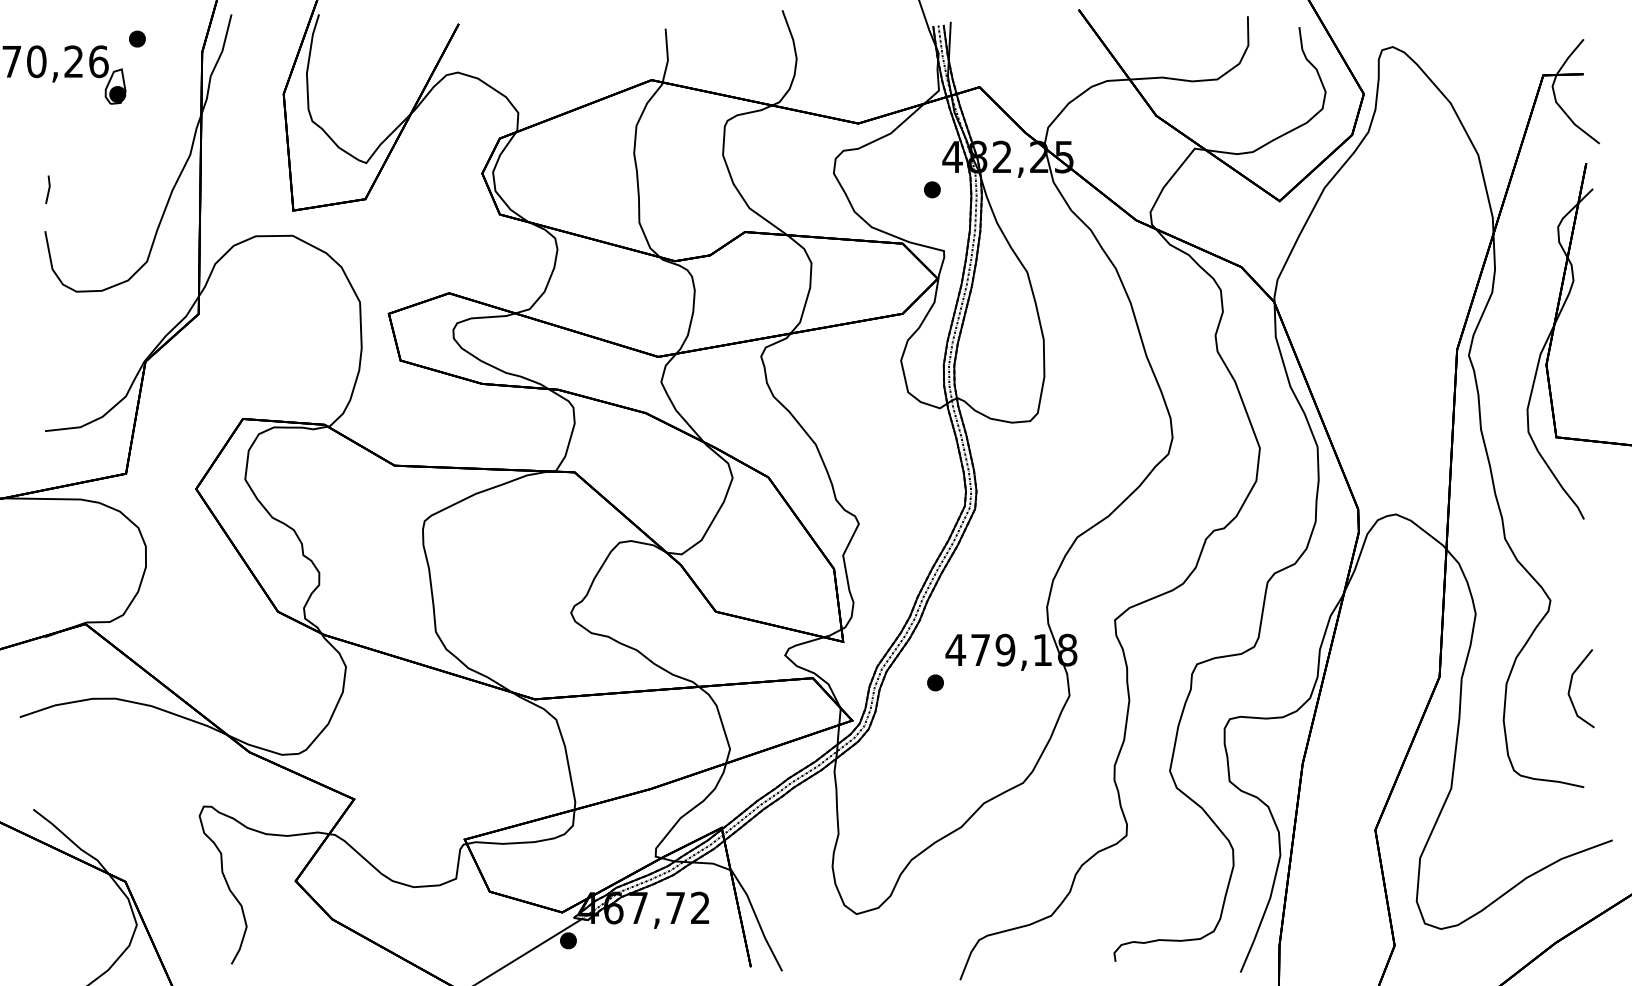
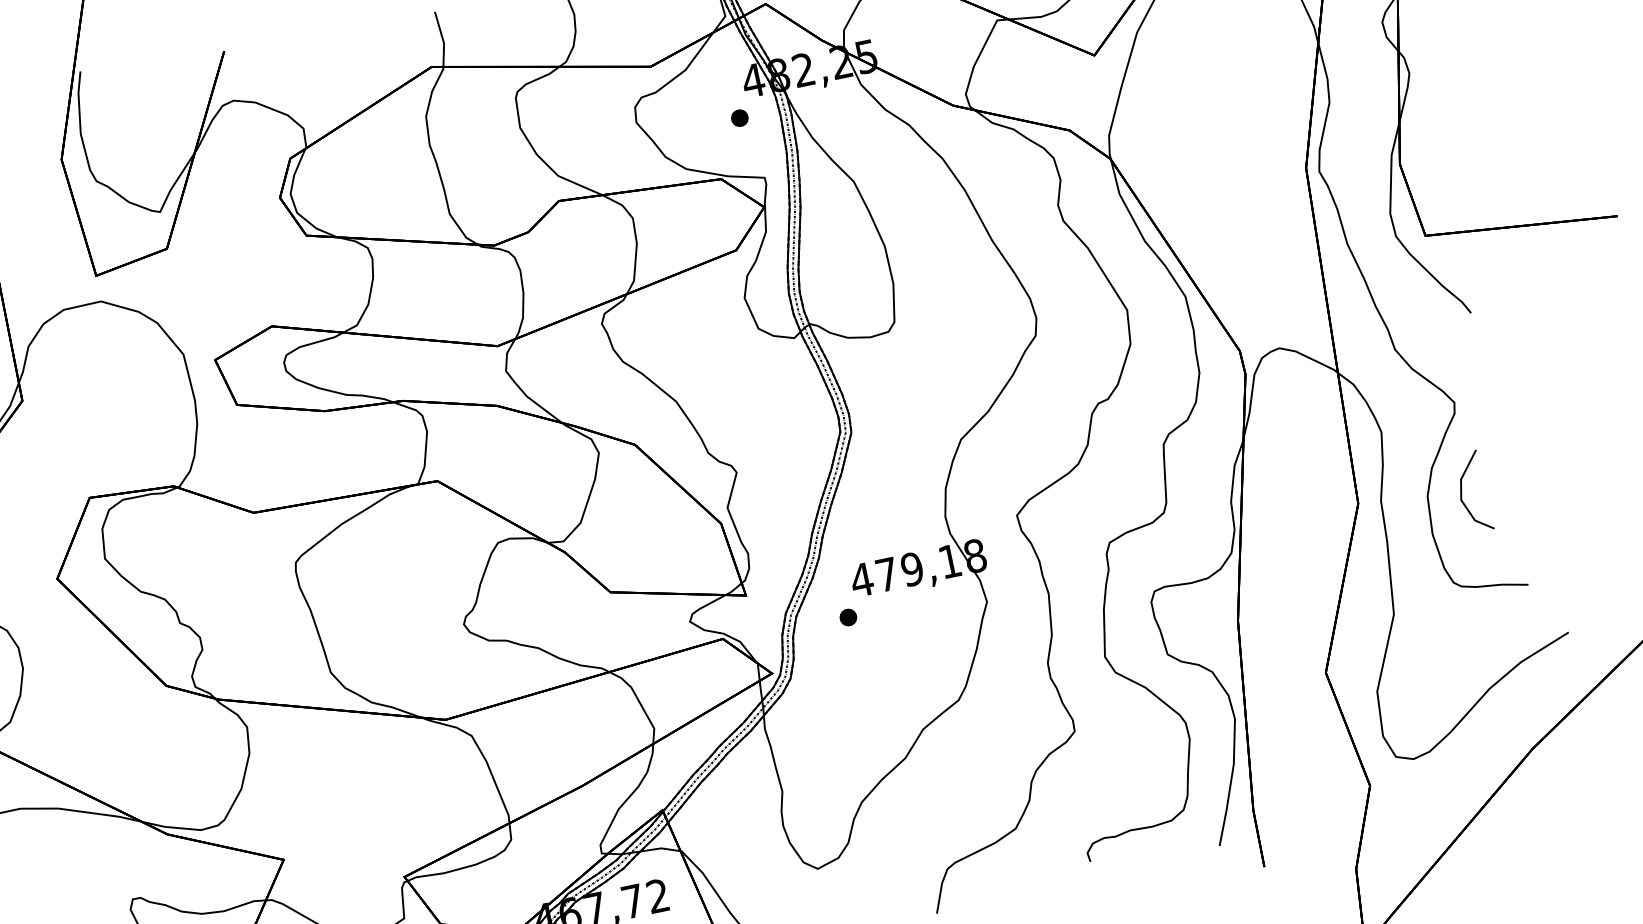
line: (1571, 685) -> (1462, 490), moved

